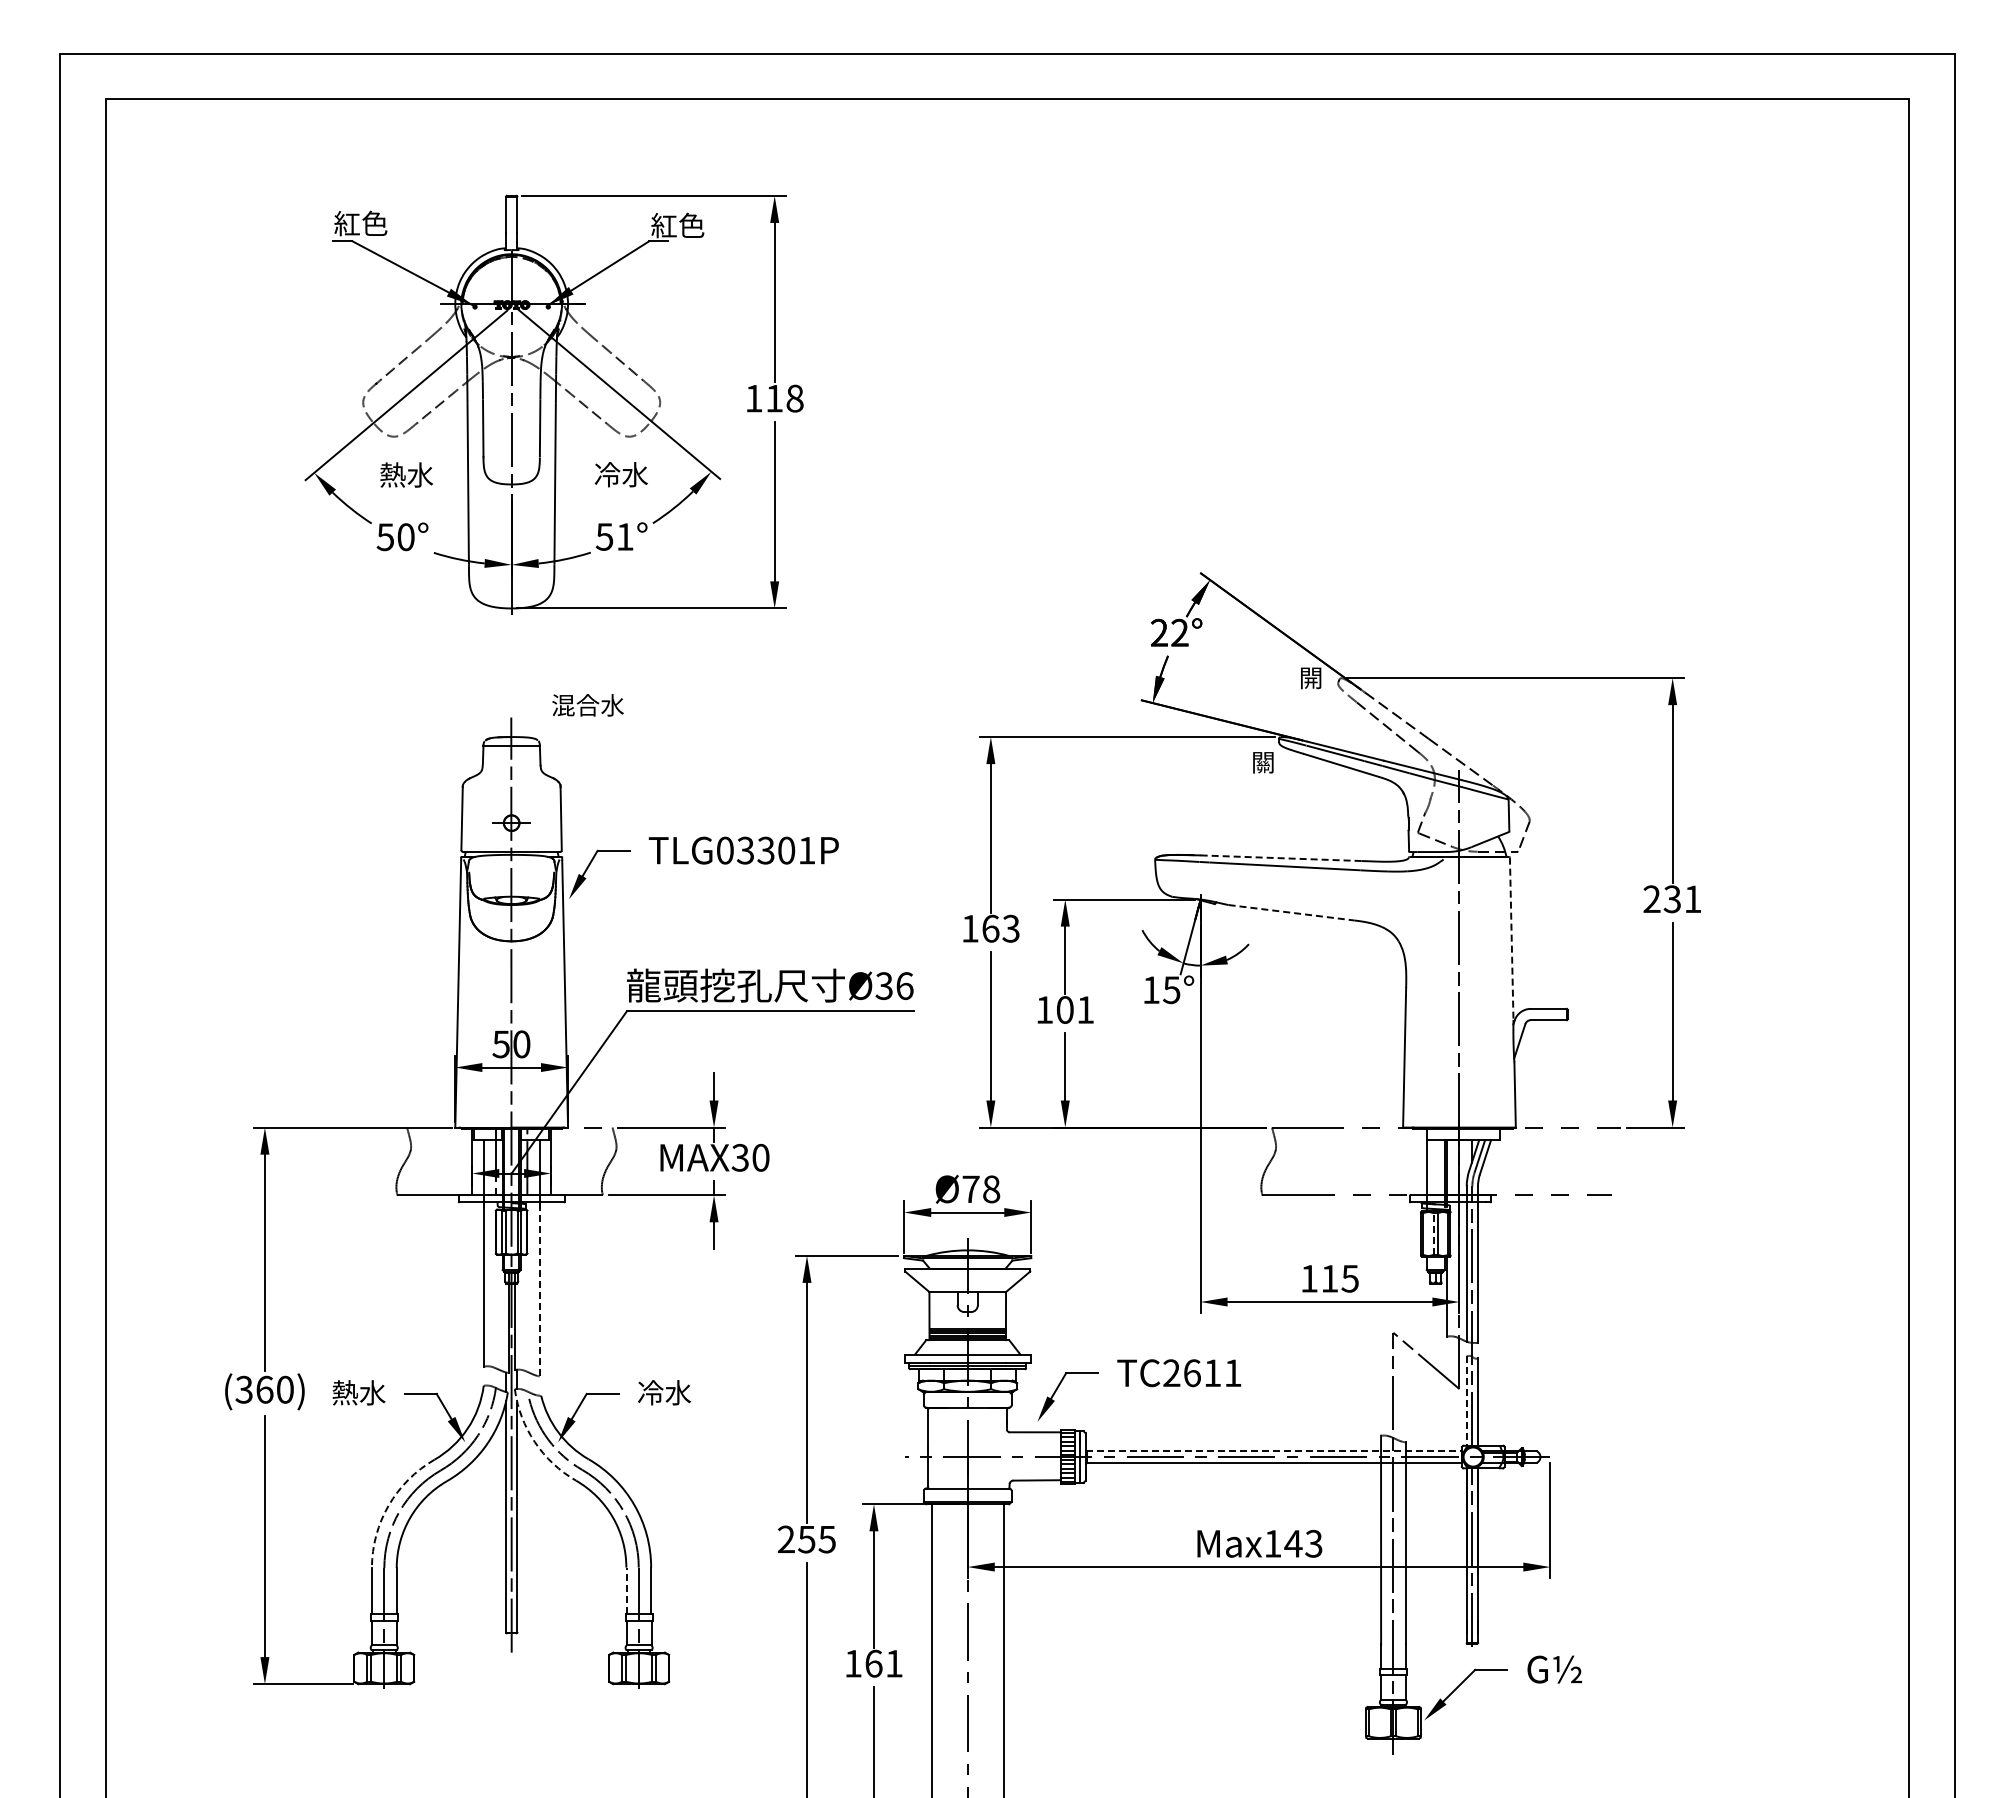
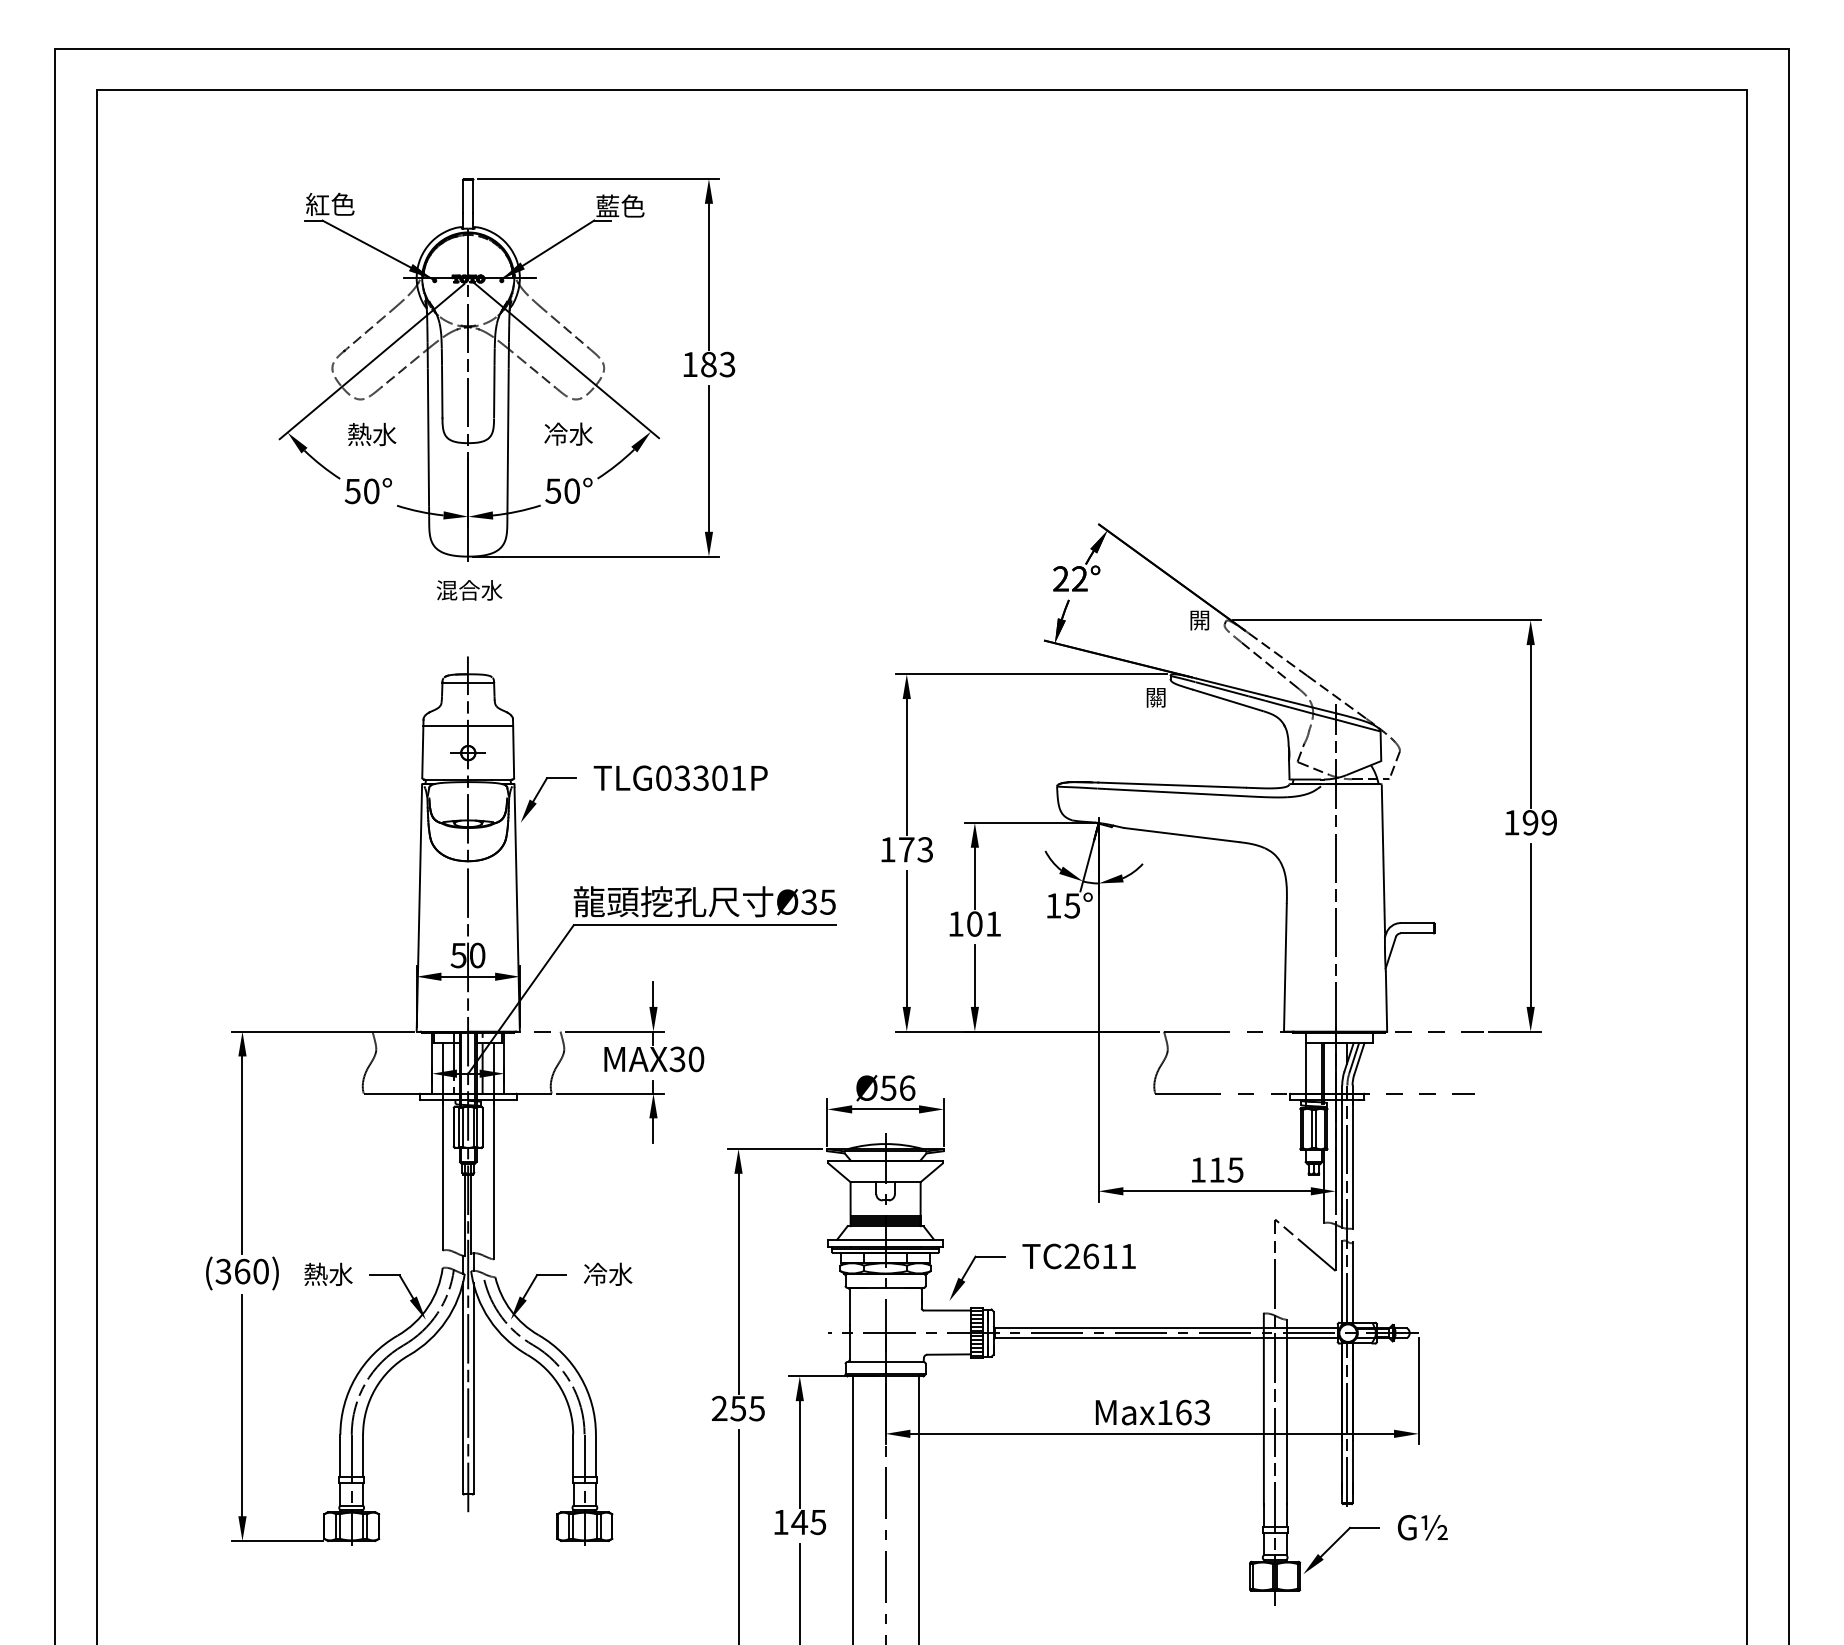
text: (663, 225) -> (607, 206), 紅色 -> 藍色
text: (784, 398) -> (717, 364), 118 -> 183
text: (625, 536) -> (572, 490), 51° -> 50°
text: (587, 705) -> (469, 590), moved
line: (511, 793) -> (468, 725), added
line: (1280, 858) -> (1171, 785), dashed -> solid
text: (1672, 899) -> (1530, 822), 231 -> 199
line: (1291, 912) -> (1181, 834), dashed -> solid
text: (990, 928) -> (906, 849), 163 -> 173
line: (1511, 939) -> (1383, 859), dashed -> solid
text: (904, 985) -> (827, 901), 36 -> 35
text: (981, 1189) -> (898, 1088), 78 -> 56
line: (1433, 1234) -> (1311, 1129), dashed -> solid
line: (539, 1289) -> (493, 1179), dashed -> solid
line: (1466, 1401) -> (1342, 1282), dashed -> solid
arc: (534, 1442) -> (489, 1319), dashed -> solid
line: (1274, 1451) -> (1166, 1328), dashed -> solid
arc: (388, 1505) -> (355, 1377), dashed -> solid
text: (1293, 1543) -> (1183, 1412), Max143 -> Max163
line: (626, 1590) -> (573, 1455), dashed -> solid
text: (883, 1663) -> (808, 1522), 161 -> 145

